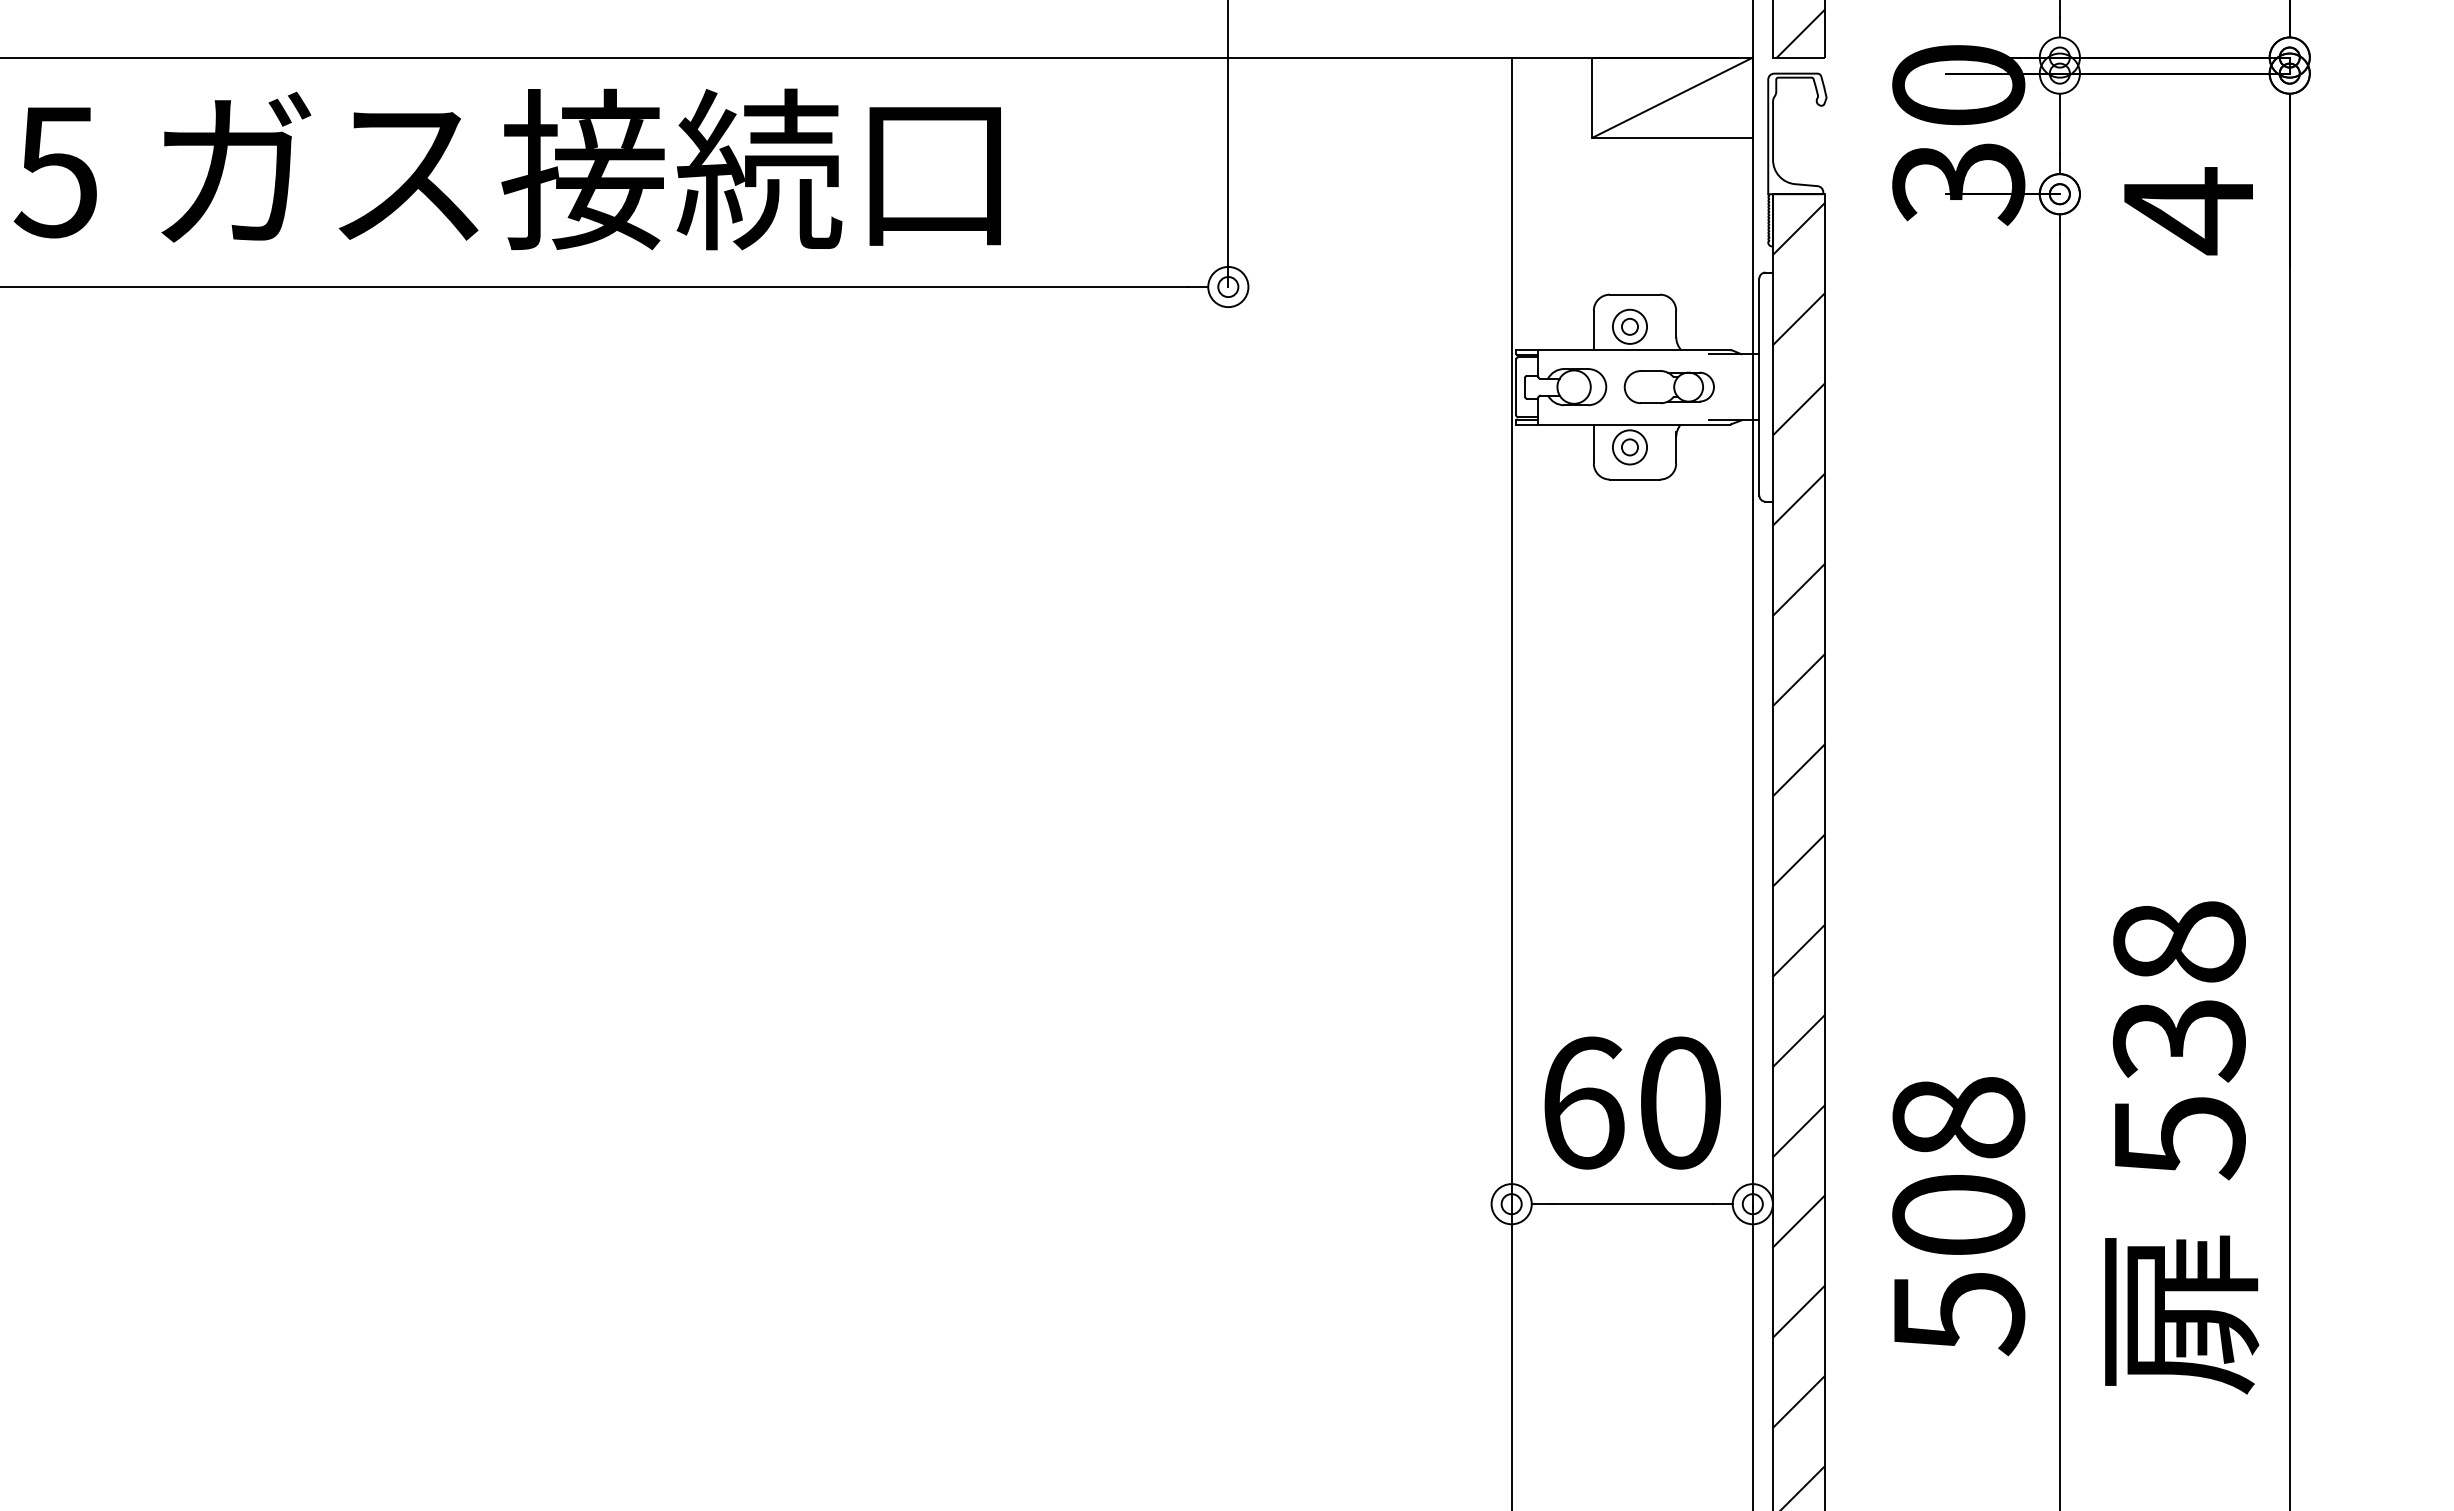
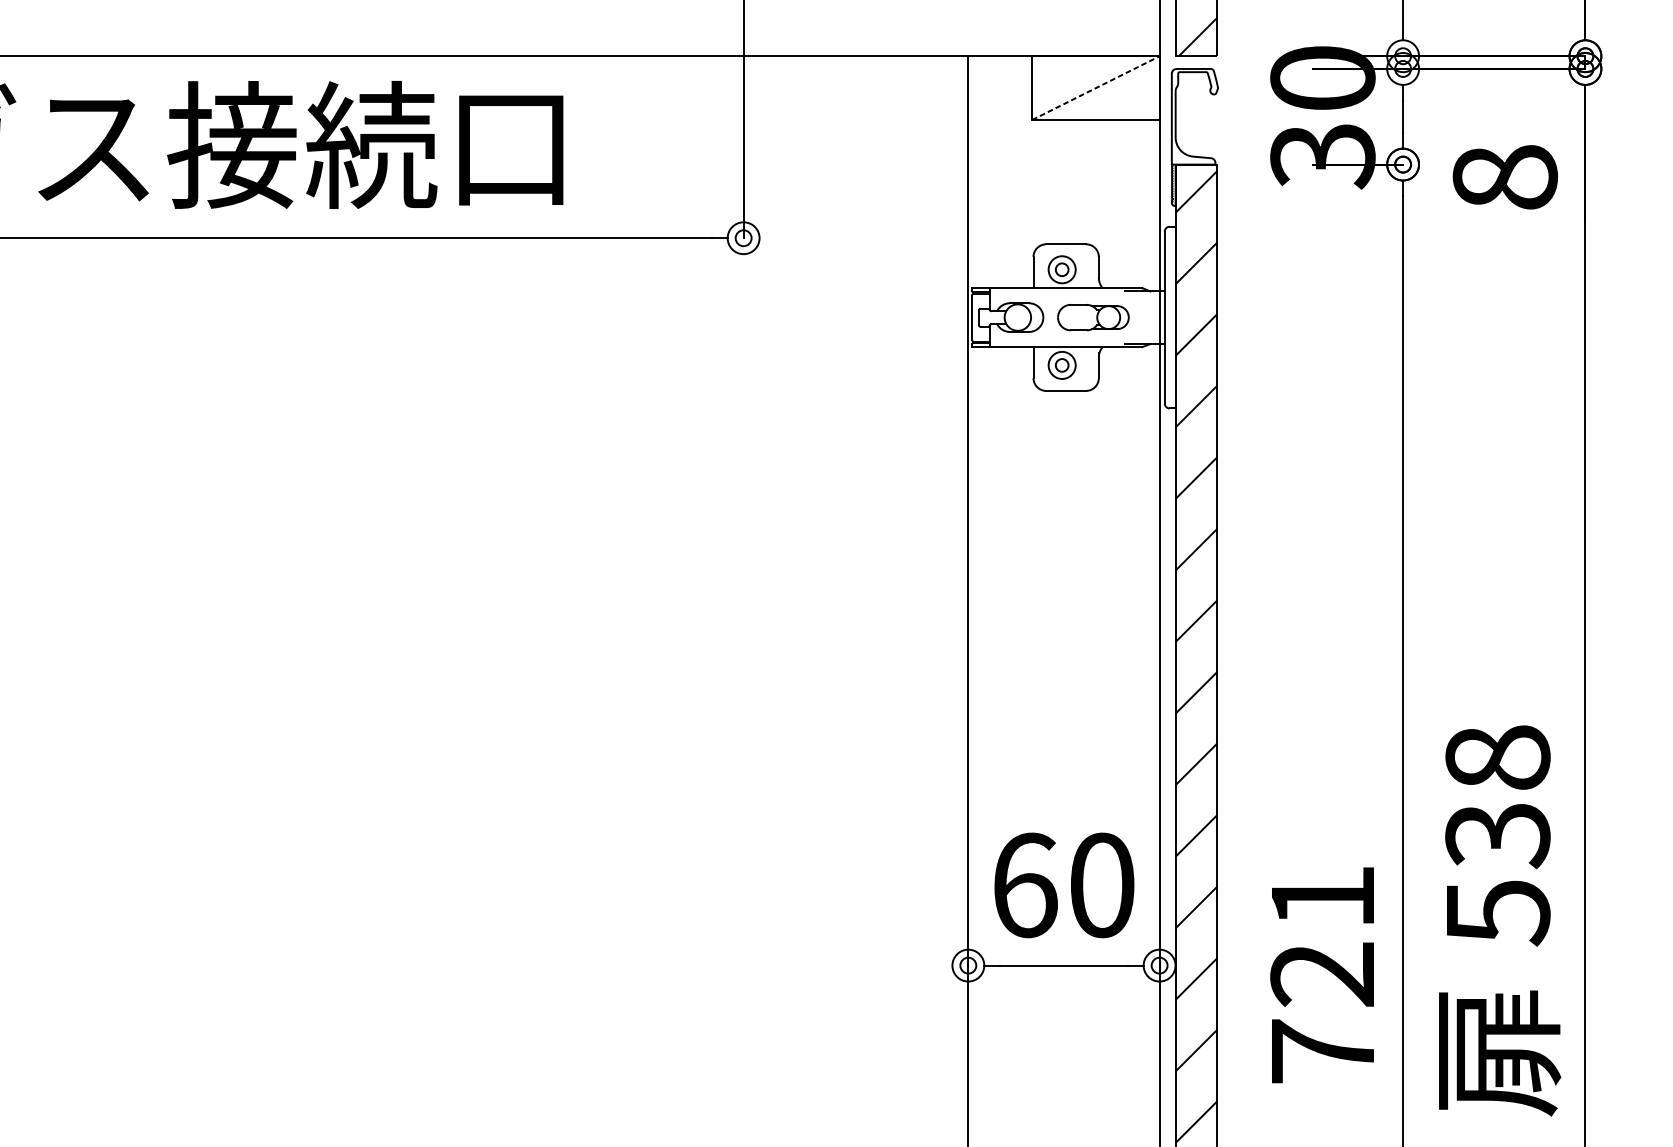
line: (1672, 97) -> (1095, 87), solid -> dashed
text: (2188, 211) -> (1505, 178), 4 -> 8
text: (1958, 1216) -> (1322, 975), 508 -> 721

